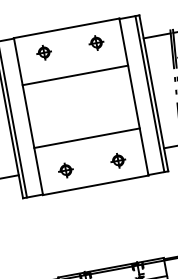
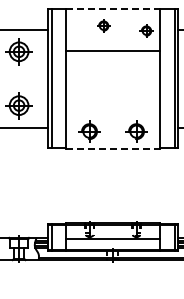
line: (67, 28) -> (113, 8), solid -> dashed
part: (96, 42) -> (146, 30), moved
part: (43, 52) -> (103, 25), moved
line: (86, 137) -> (112, 106), removed
part: (118, 159) -> (136, 130), size x1.6
part: (65, 169) -> (89, 130), size x1.6
line: (96, 184) -> (113, 148), solid -> dashed

